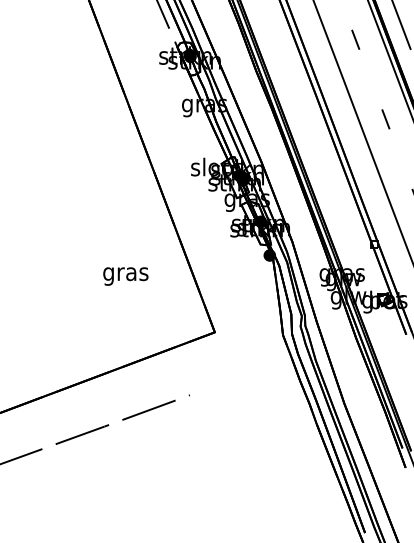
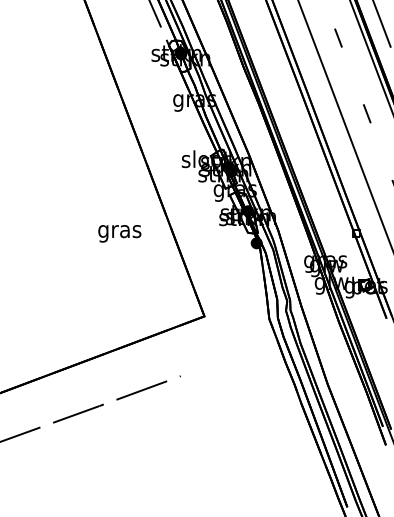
text: (125, 276) -> (119, 233), moved

